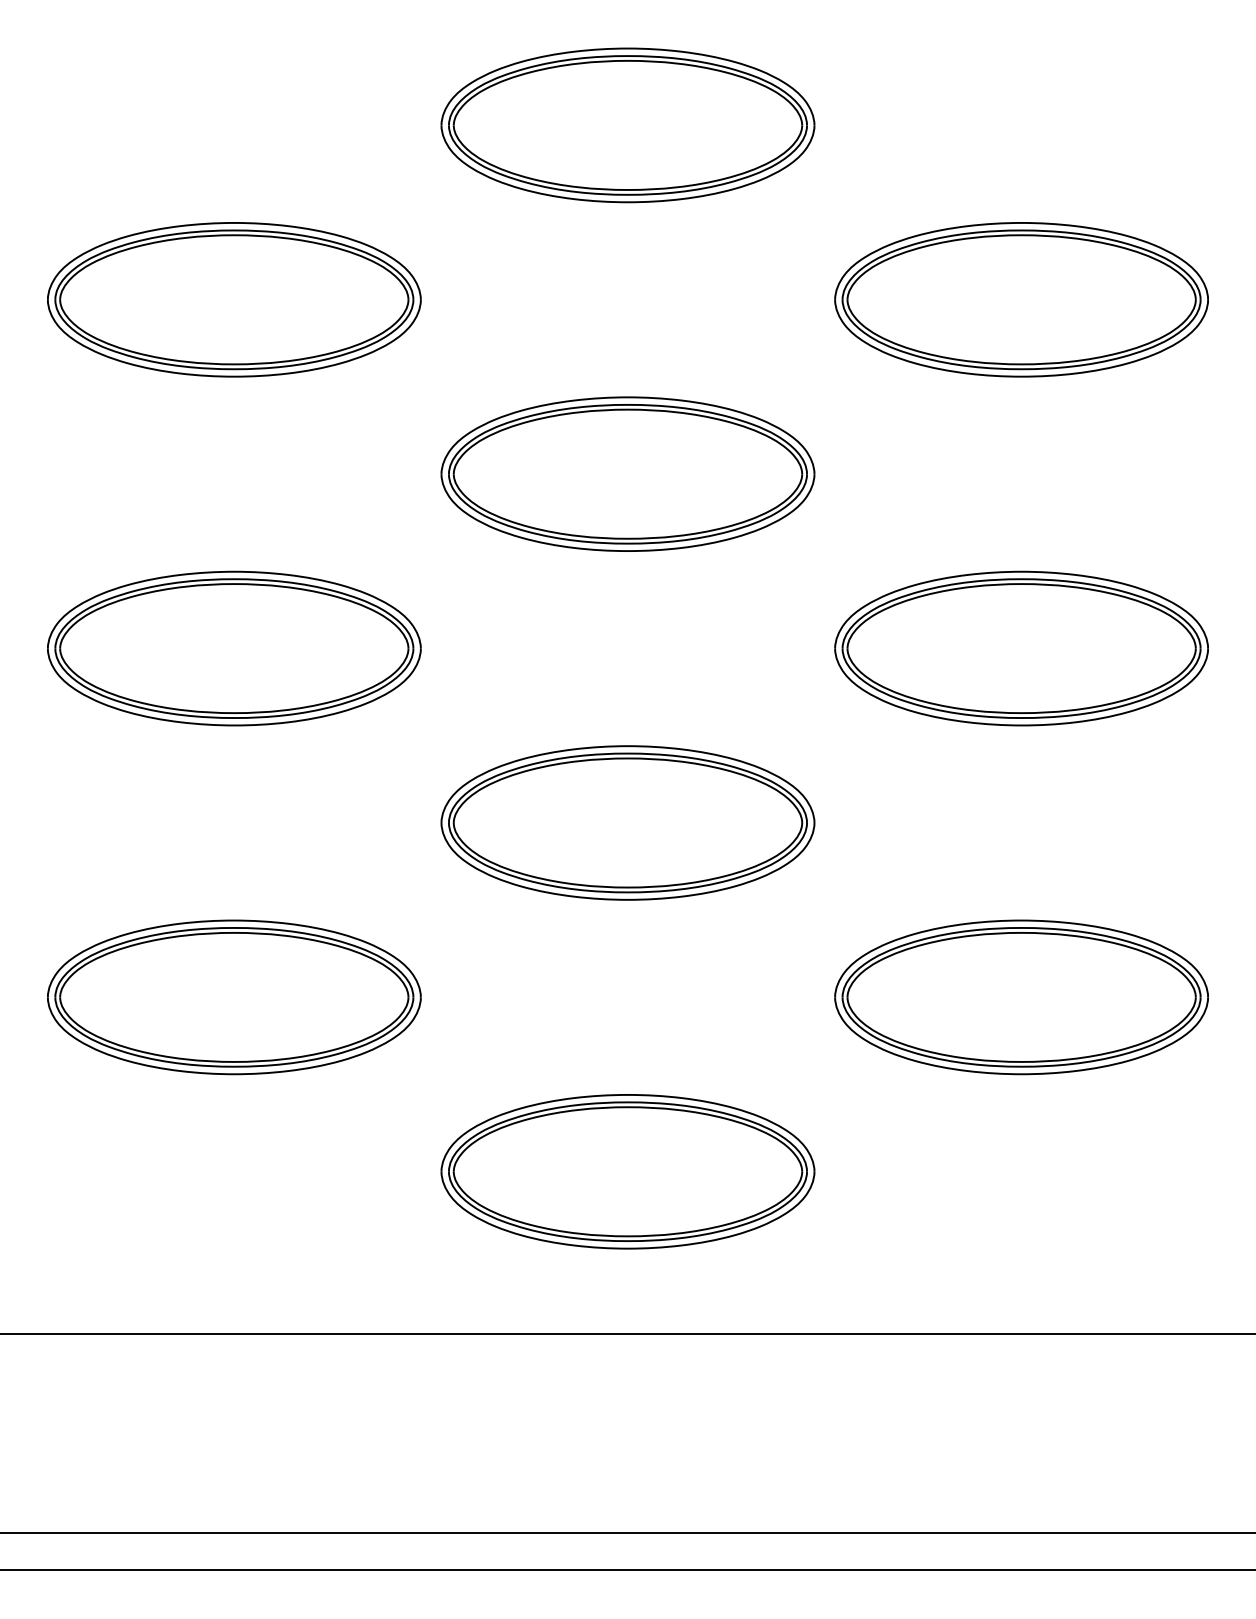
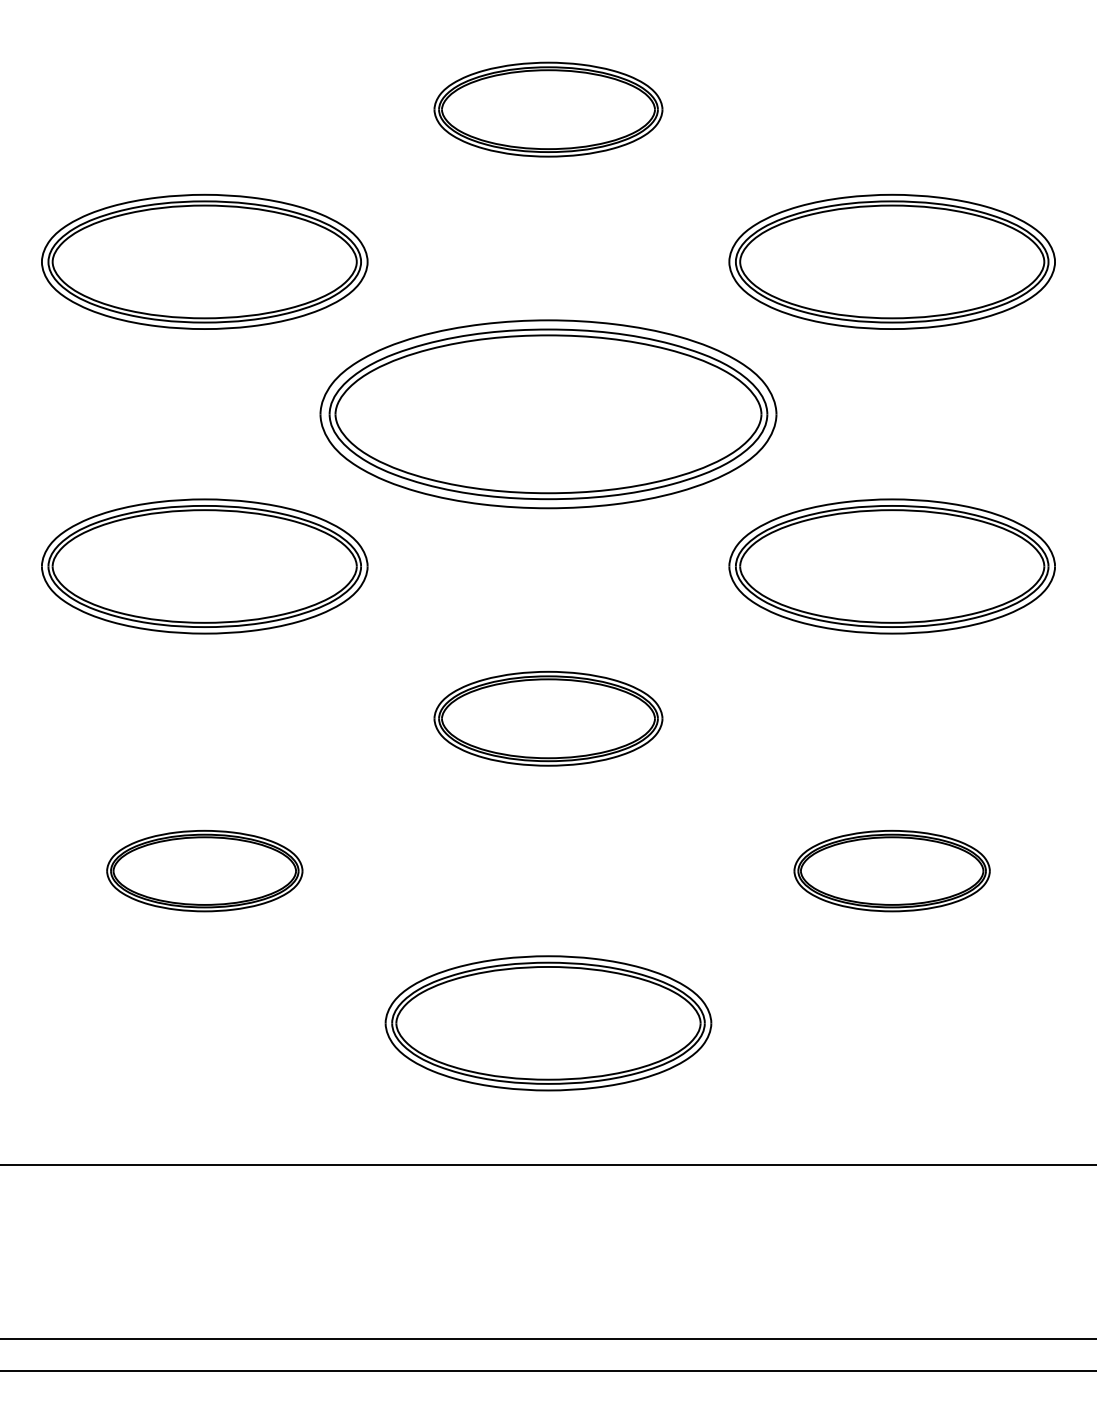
part: (627, 125) -> (548, 109), size x0.7
part: (627, 473) -> (548, 413), size x1.4
part: (627, 822) -> (548, 718), size x0.7
part: (234, 997) -> (204, 871), size x0.6
part: (1021, 997) -> (892, 871), size x0.6

